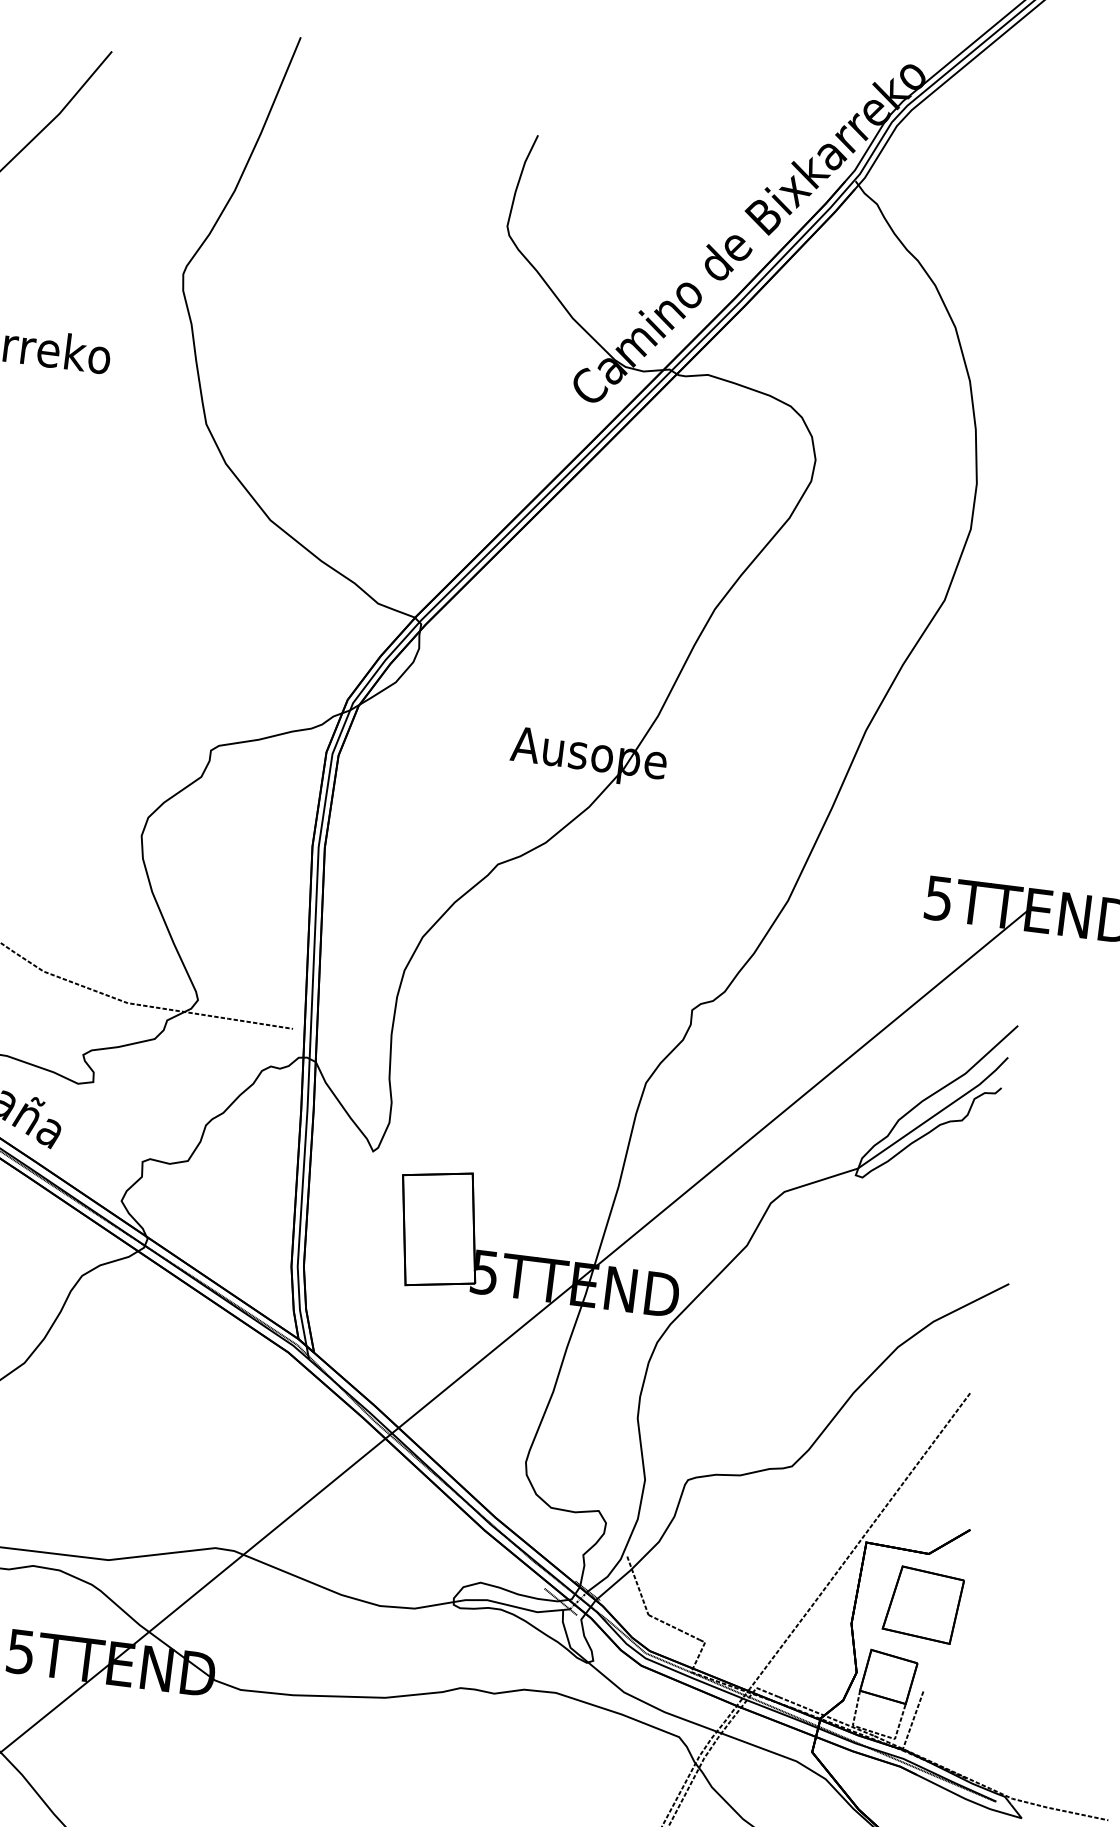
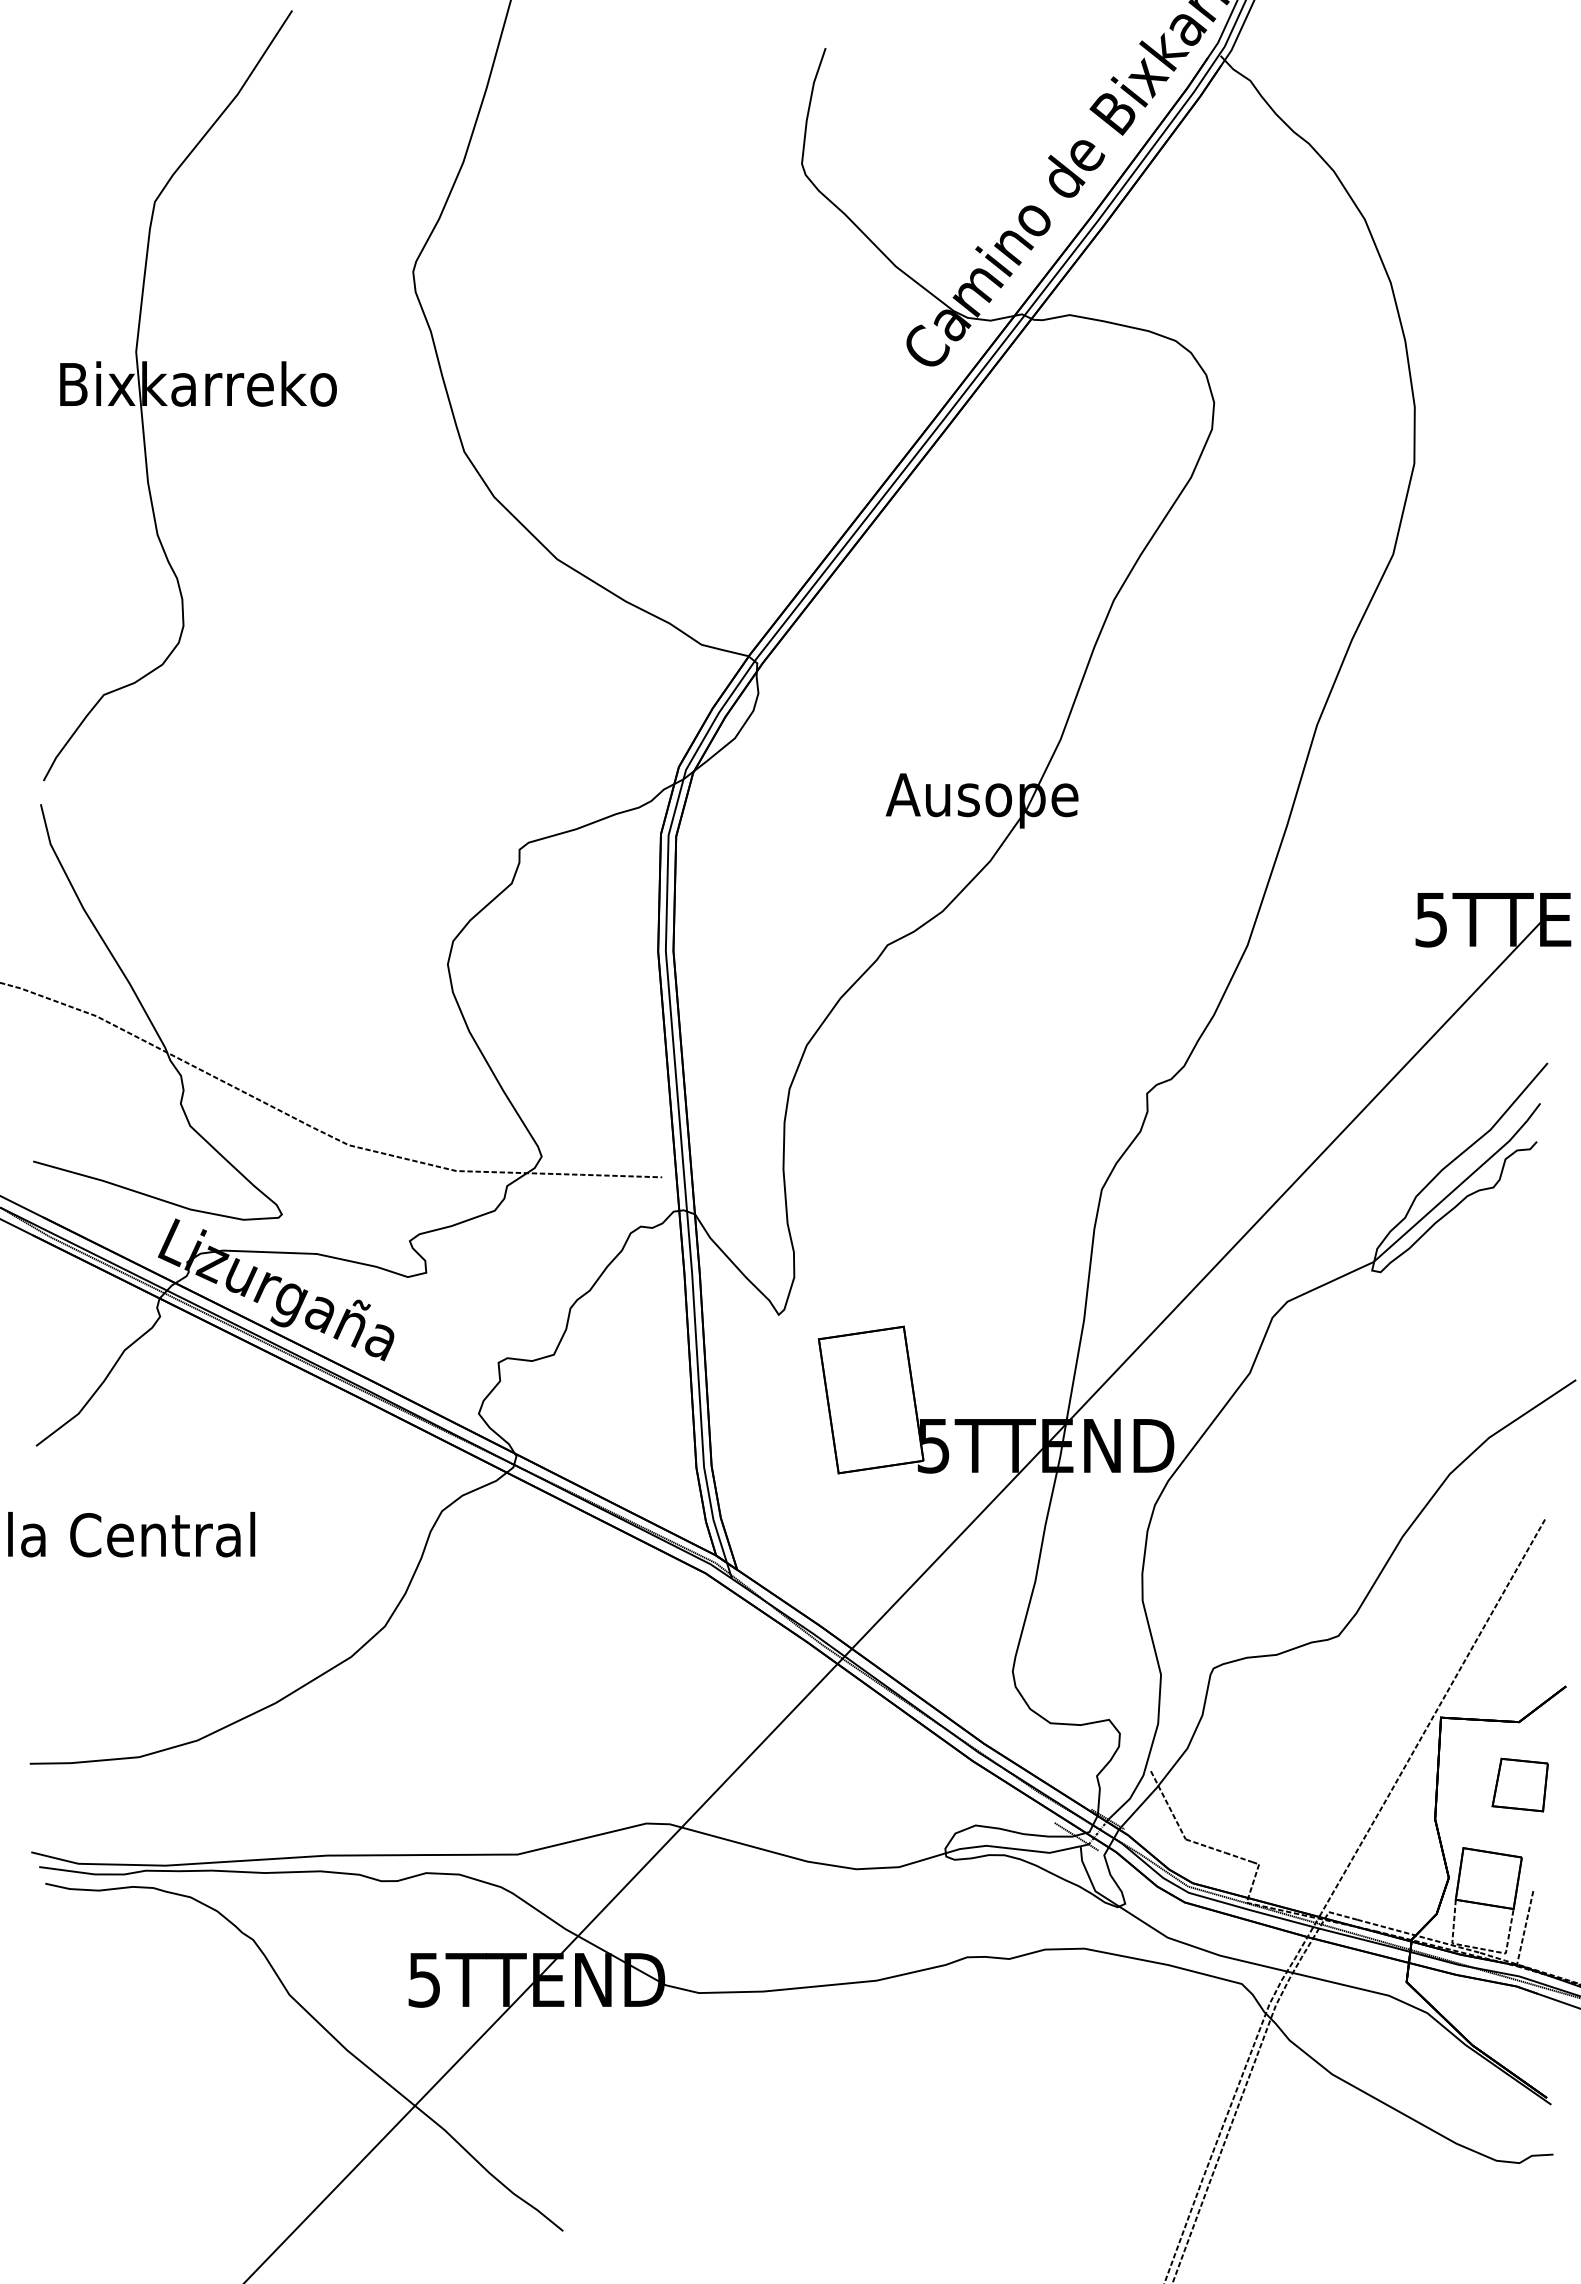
part: (923, 1604) -> (1520, 1784), size x0.6

